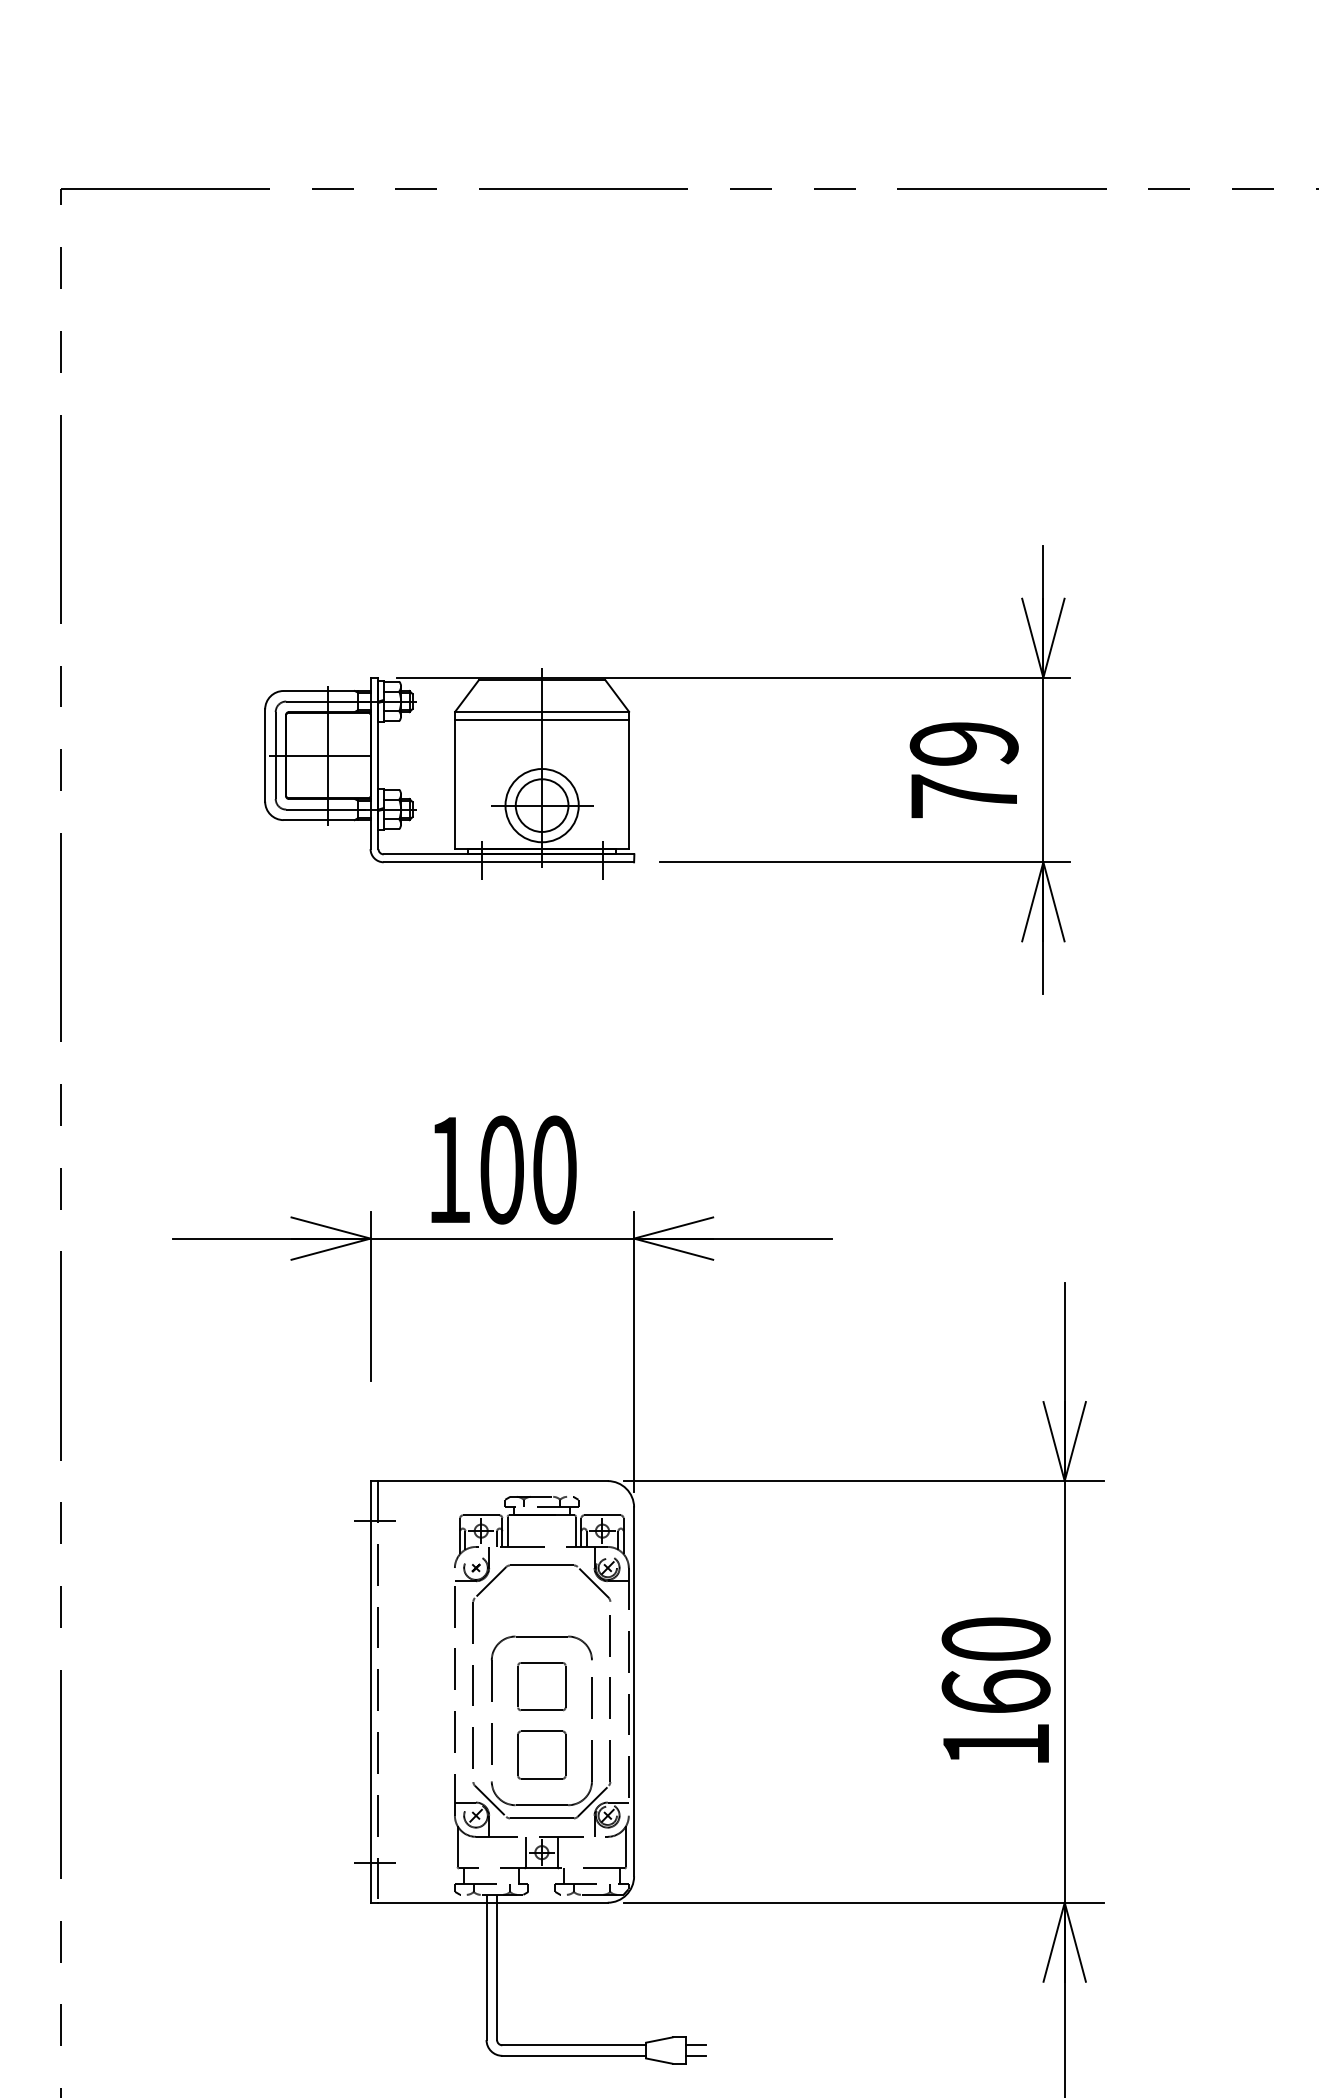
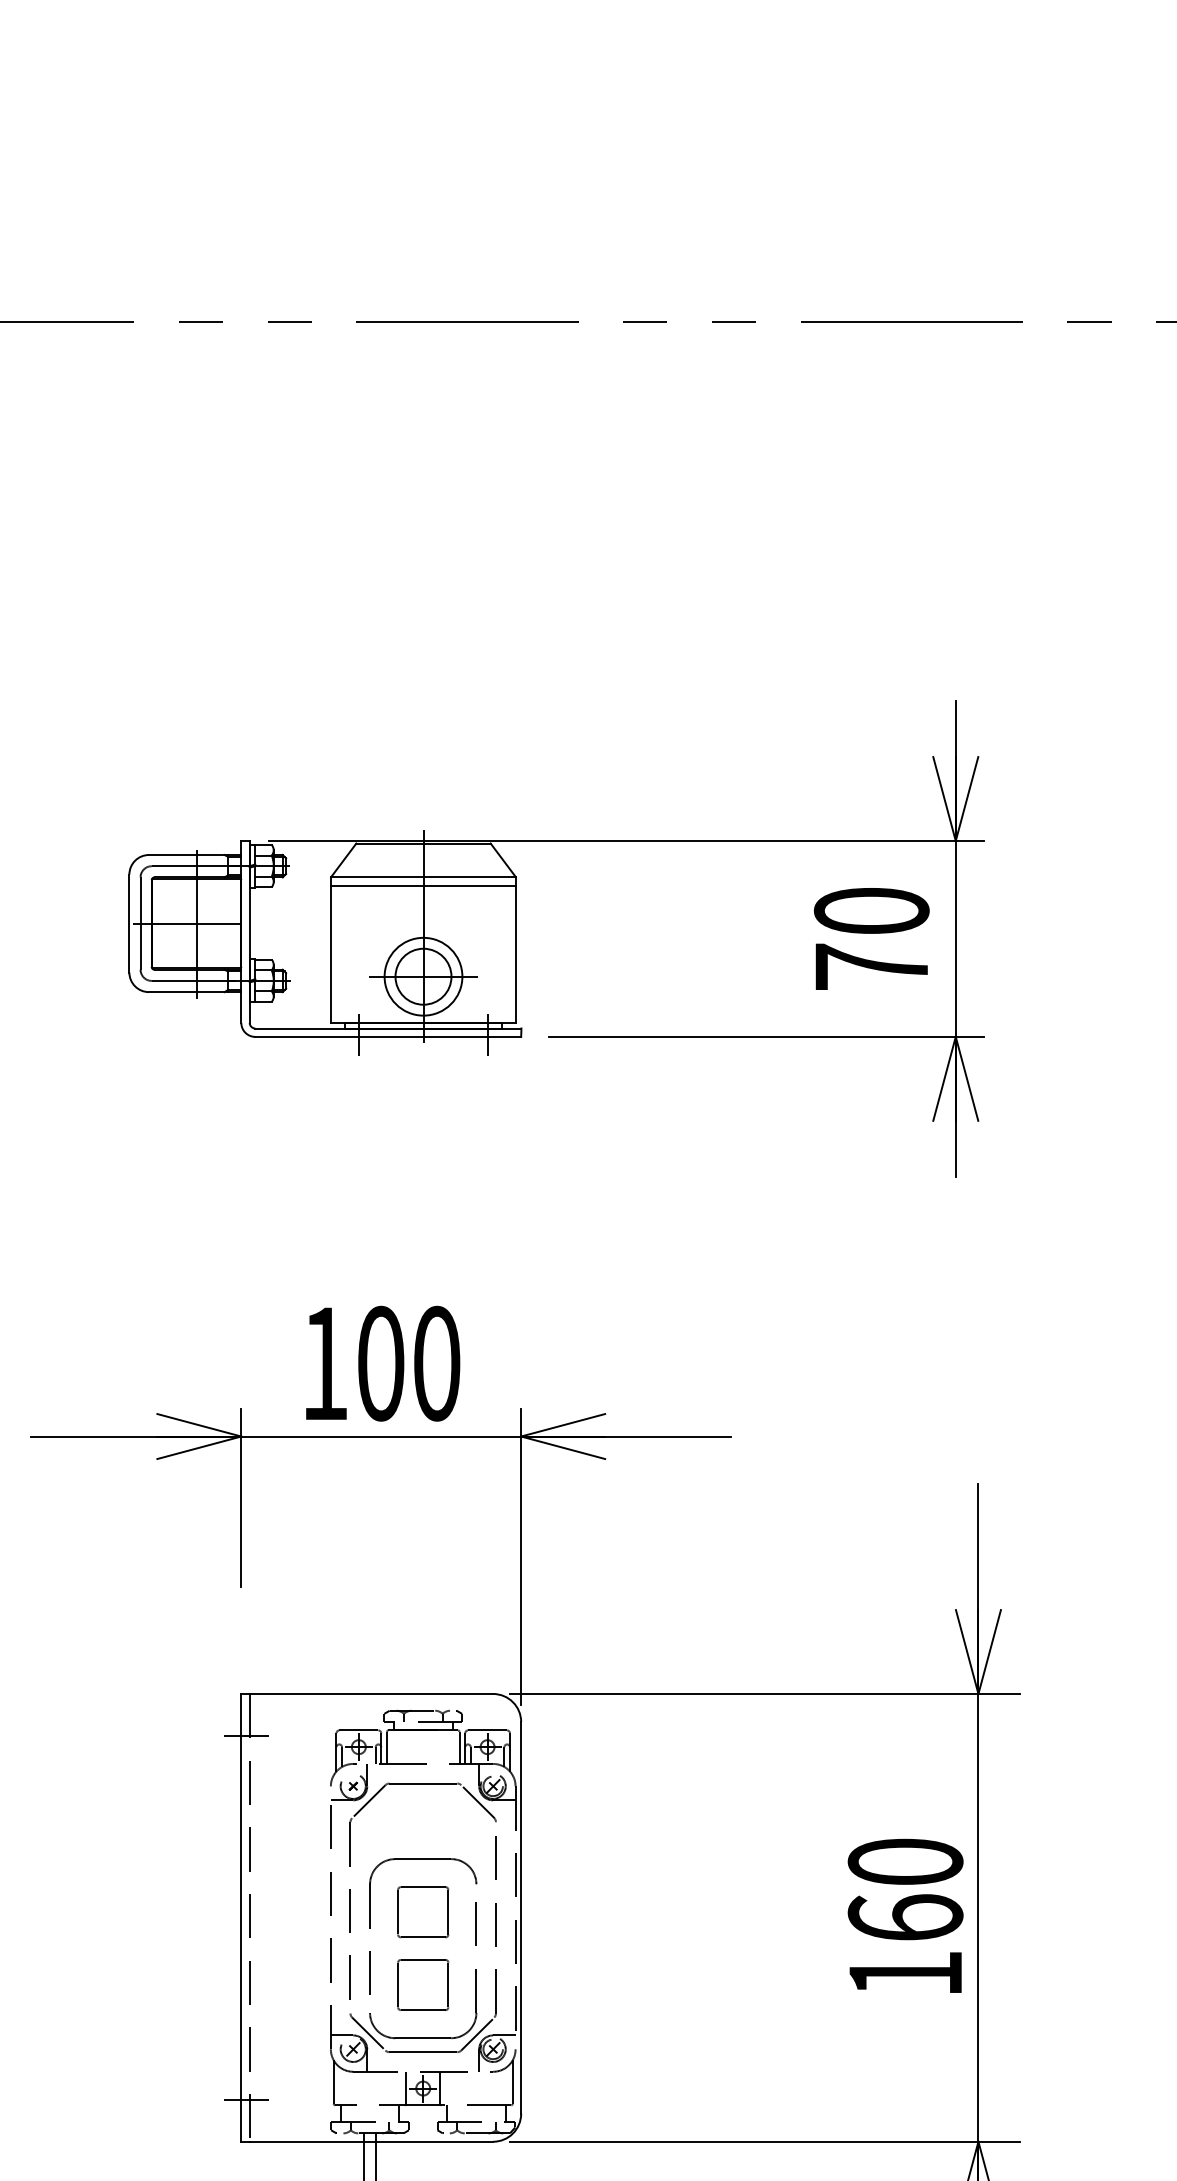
text: (963, 743) -> (870, 910), 79 -> 70

